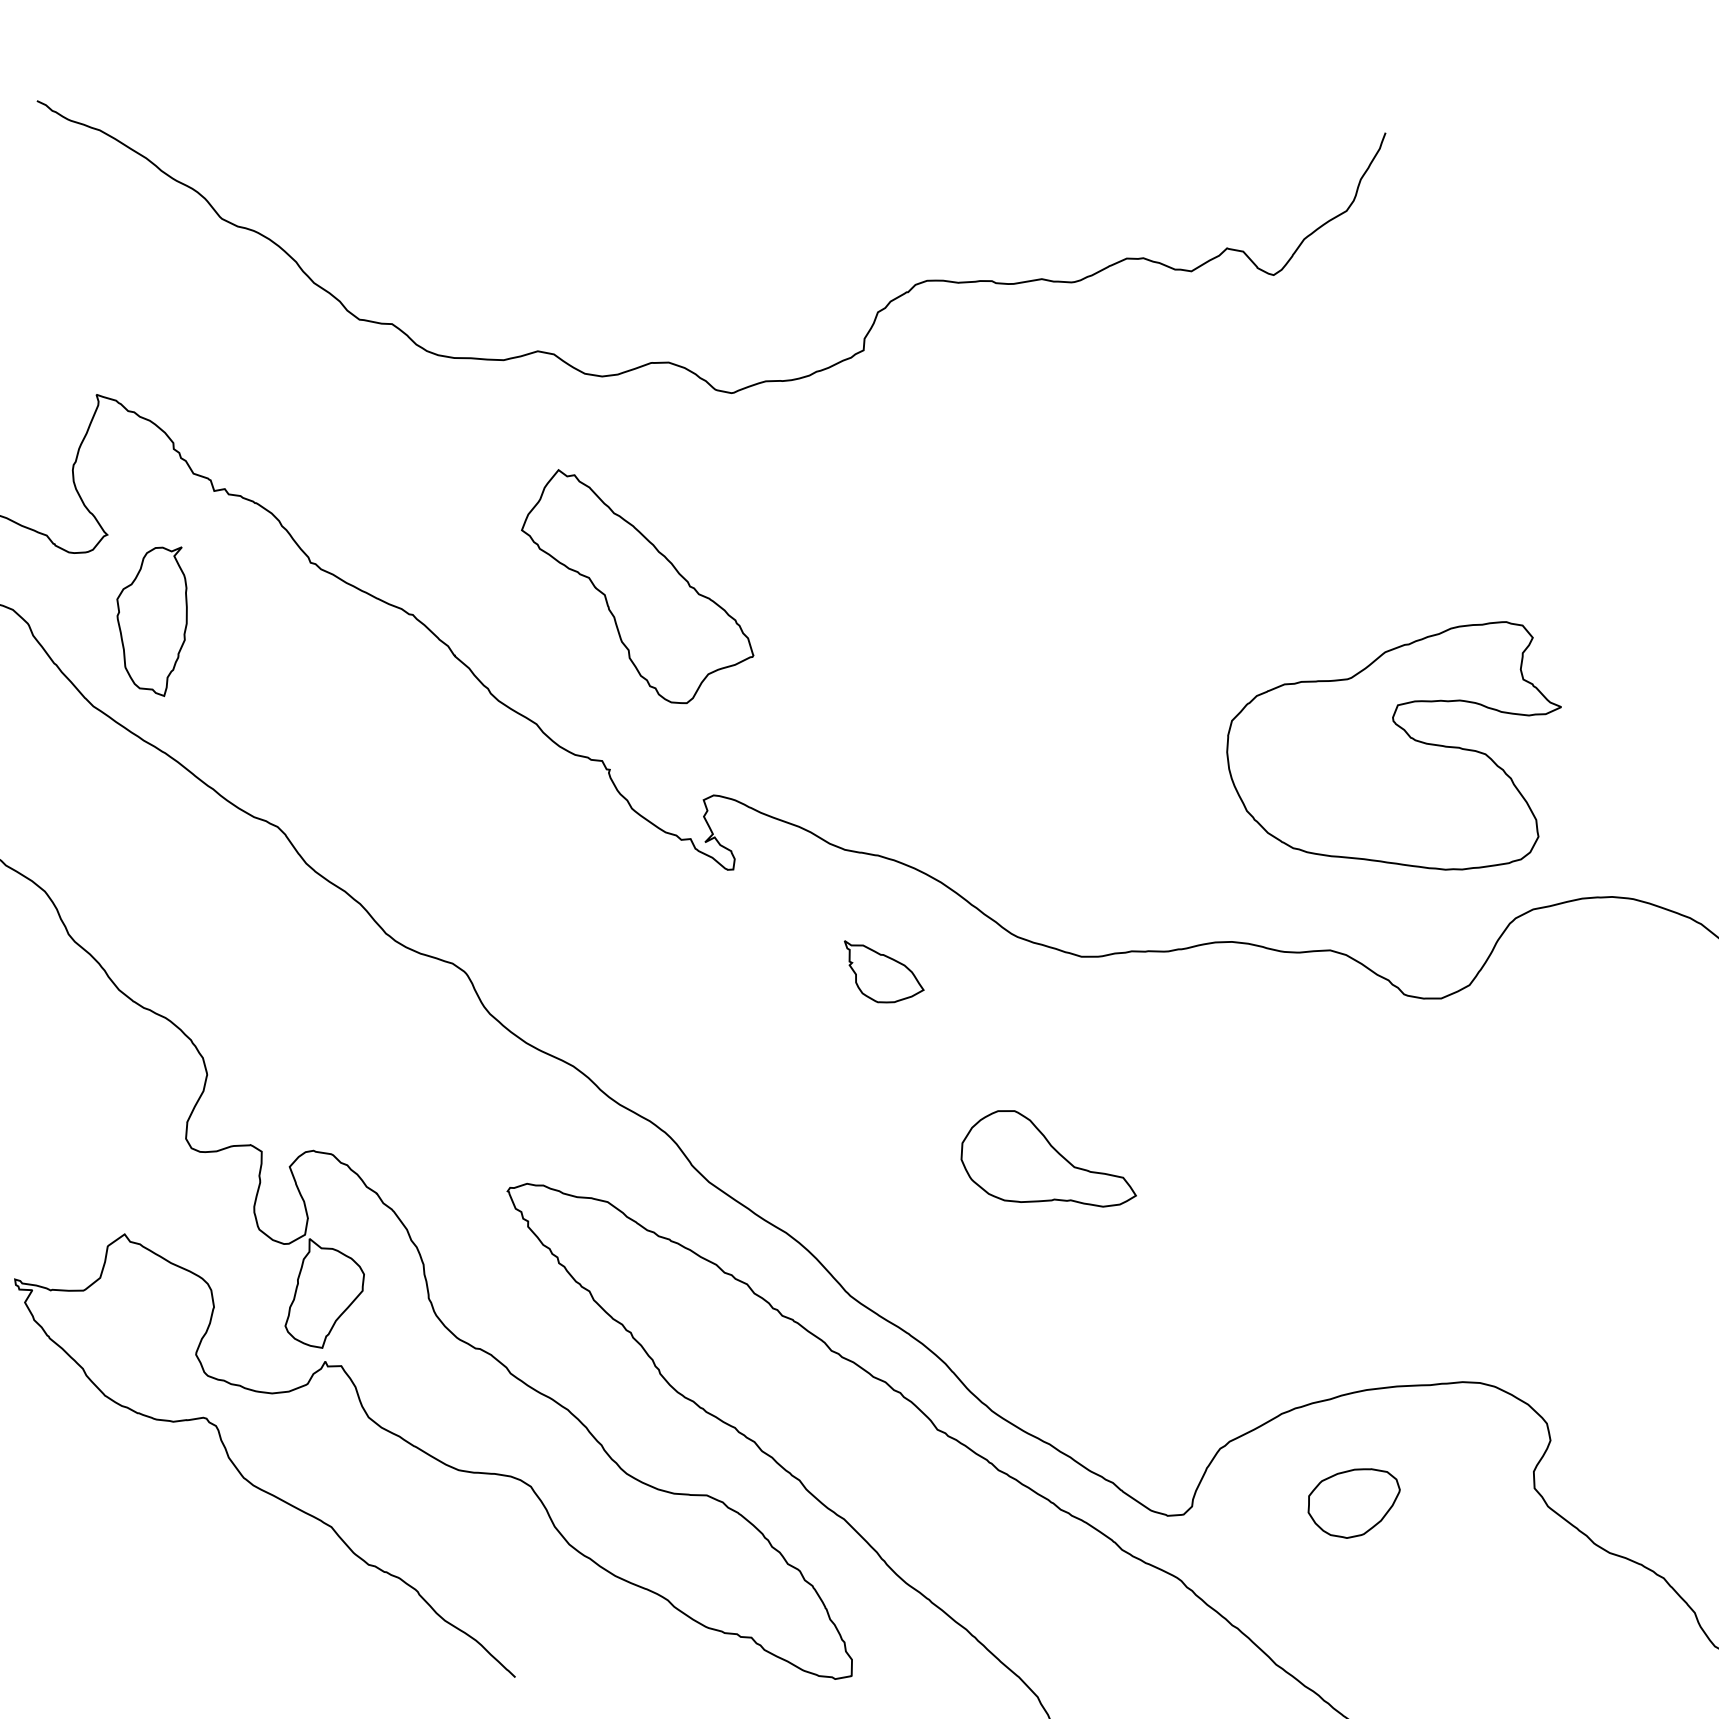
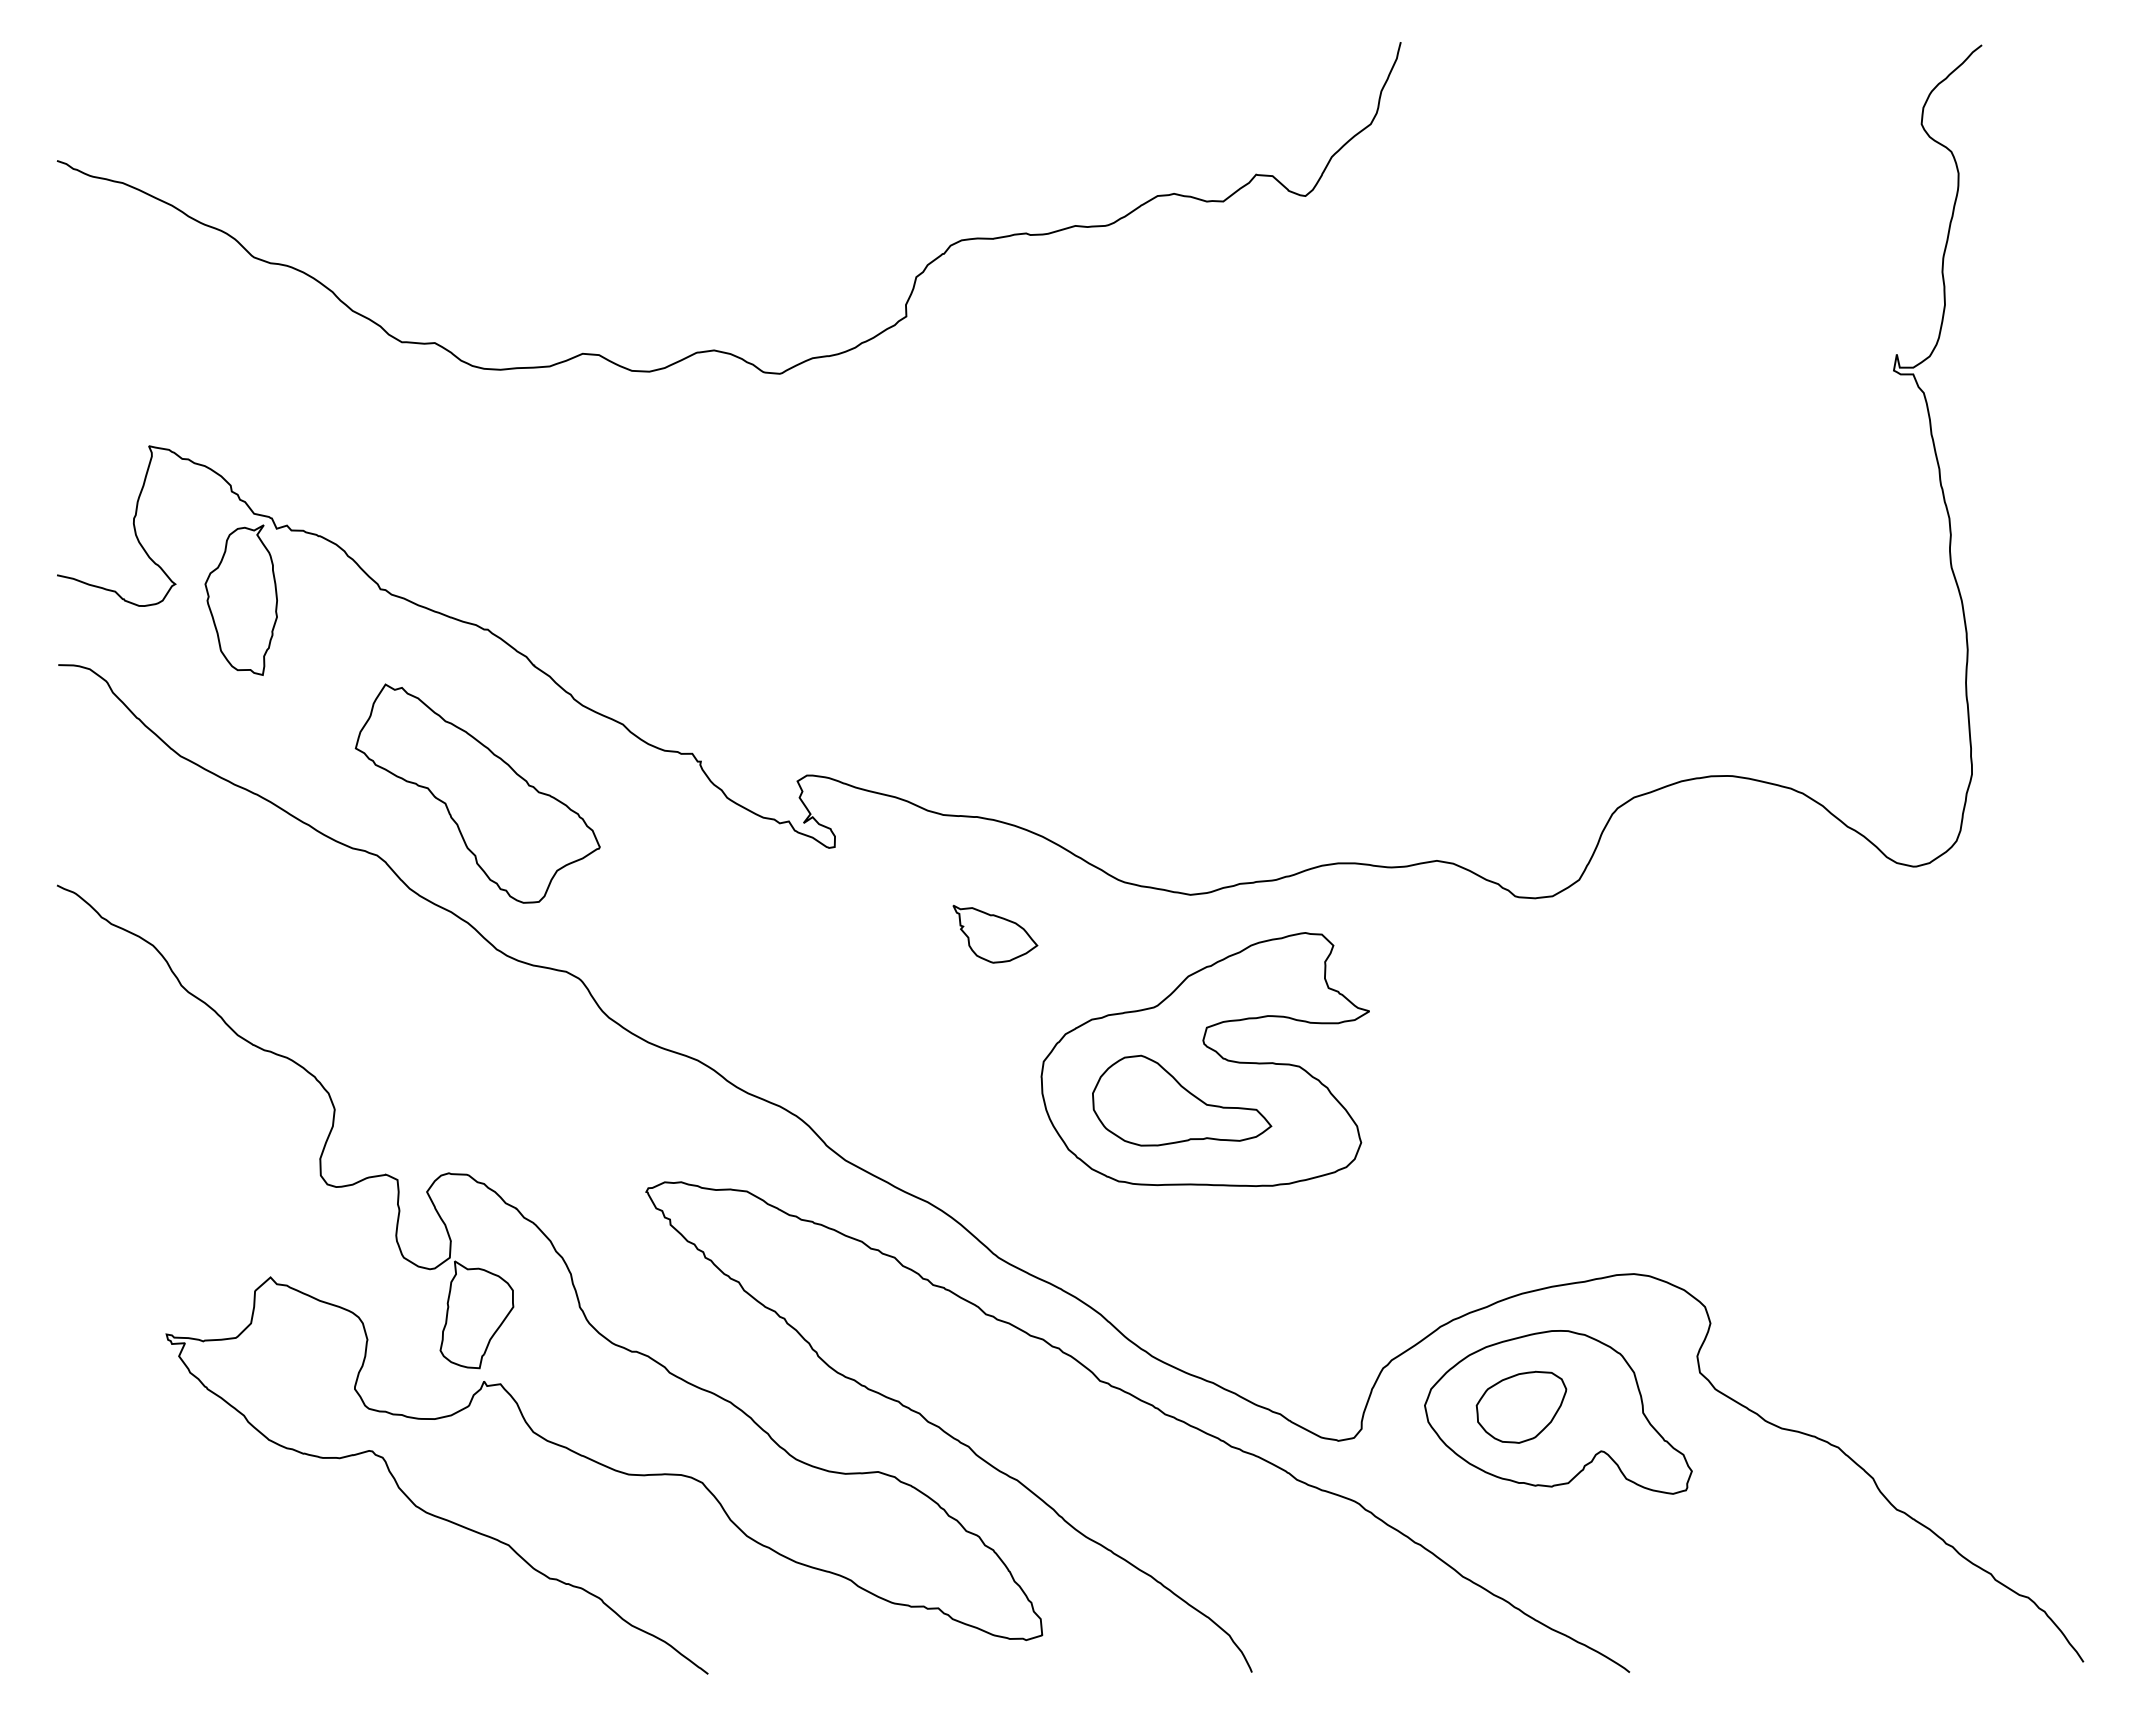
part: (637, 588) -> (477, 793), moved
part: (150, 618) -> (240, 599), moved
part: (1392, 736) -> (1204, 1059), moved
part: (1389, 1512) -> (1558, 1412), added

